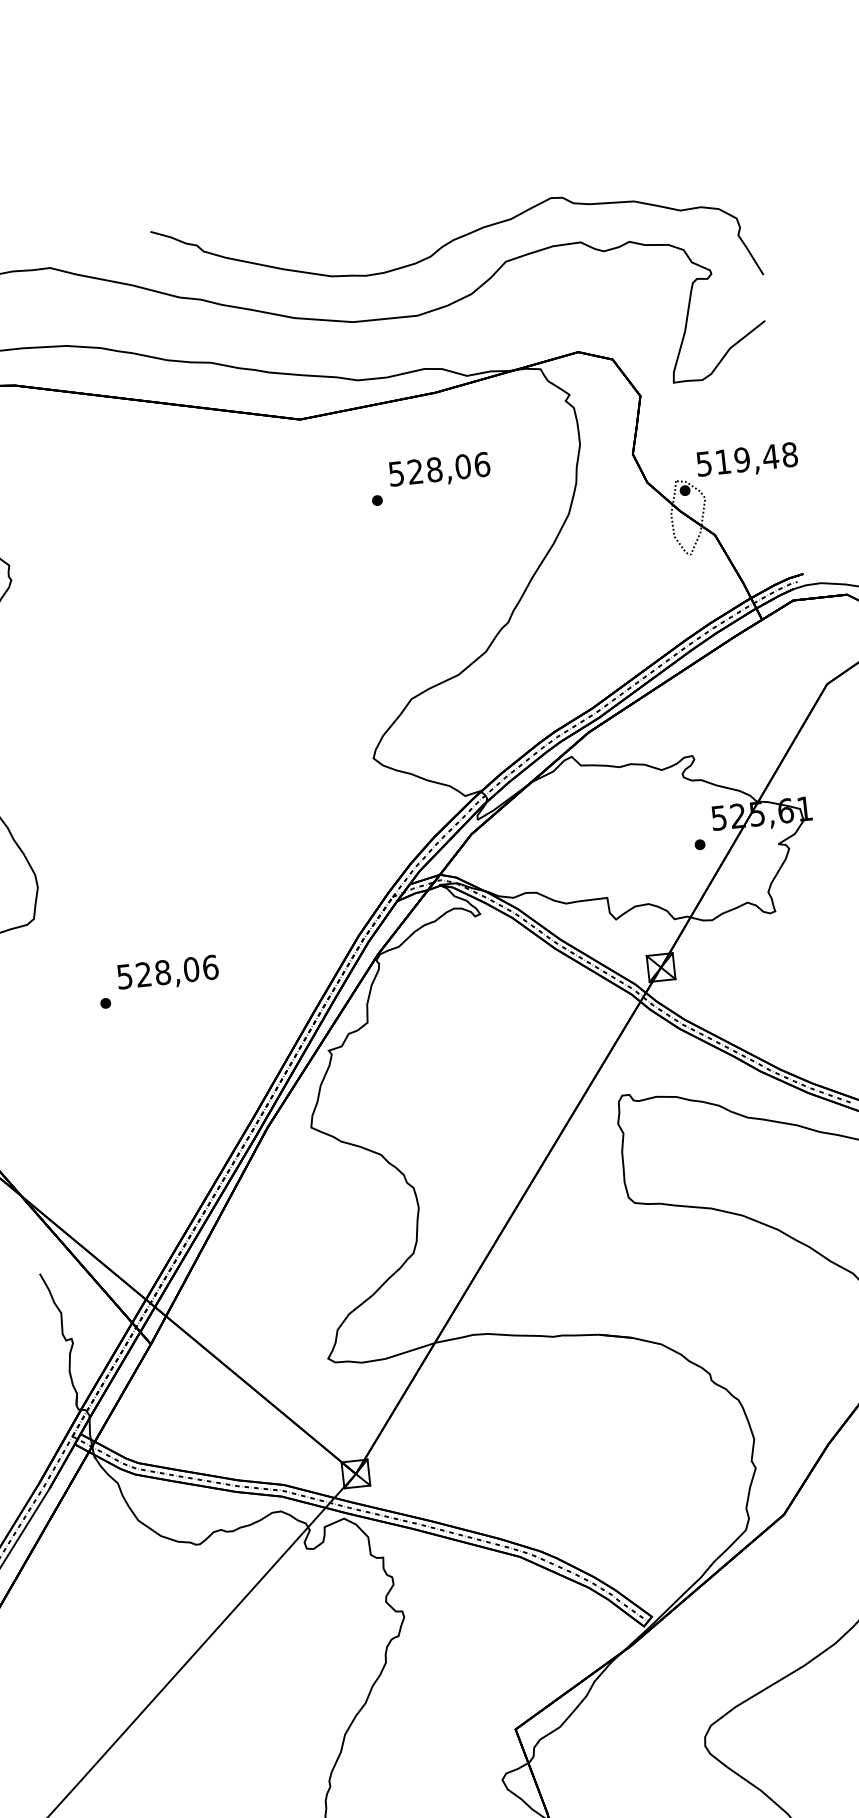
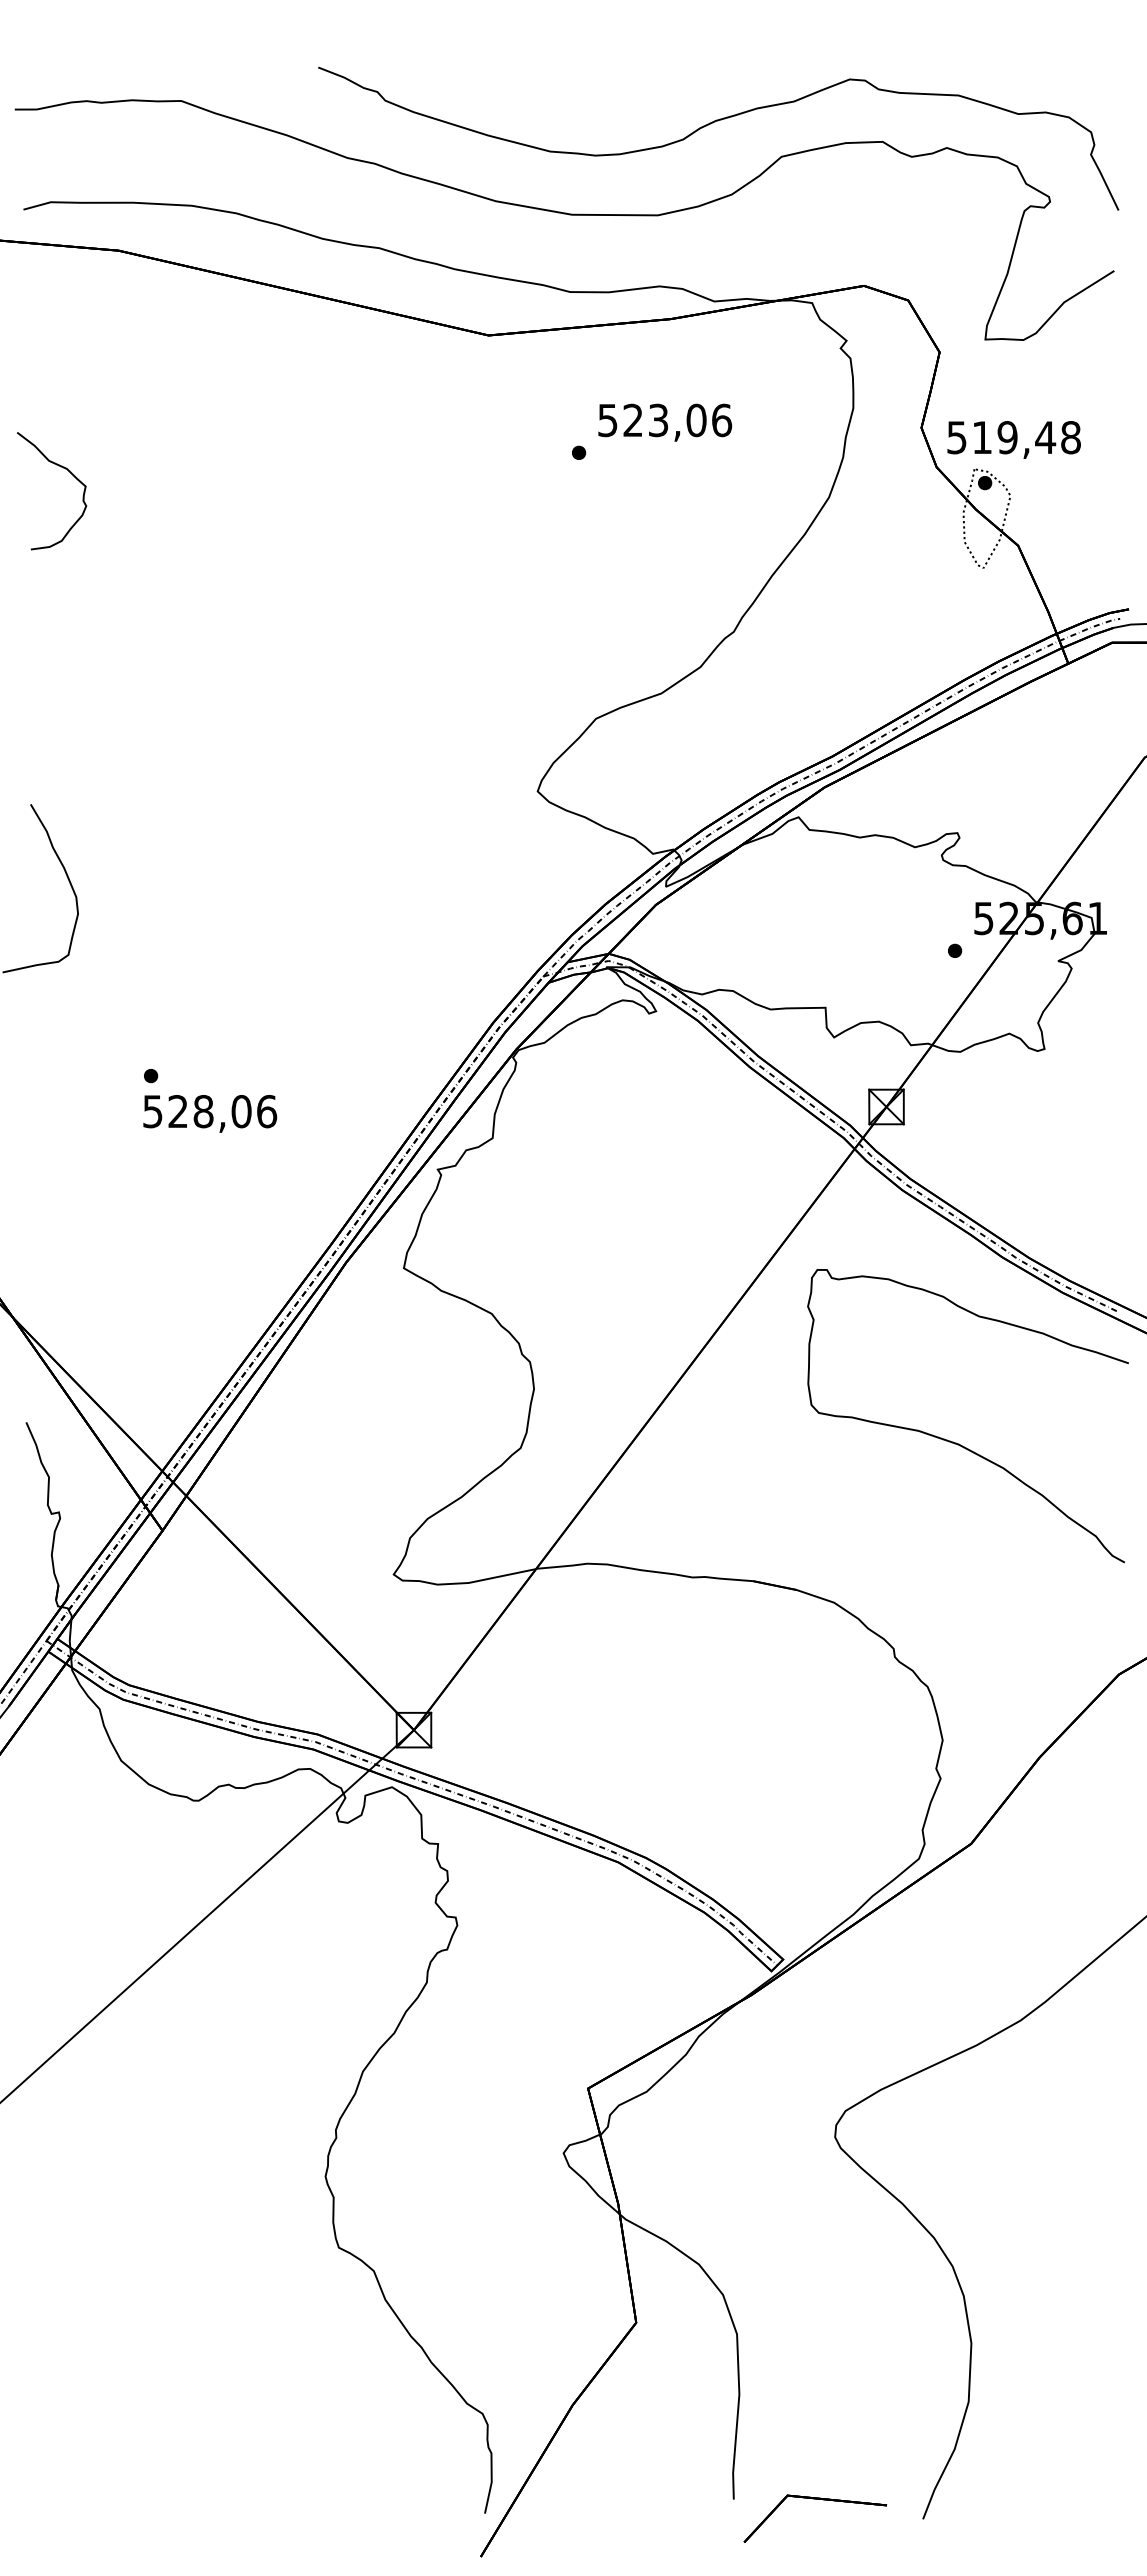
text: (746, 460) -> (1013, 439), moved
text: (434, 469) -> (658, 420), 528,06 -> 523,06
text: (168, 973) -> (210, 1113), moved

